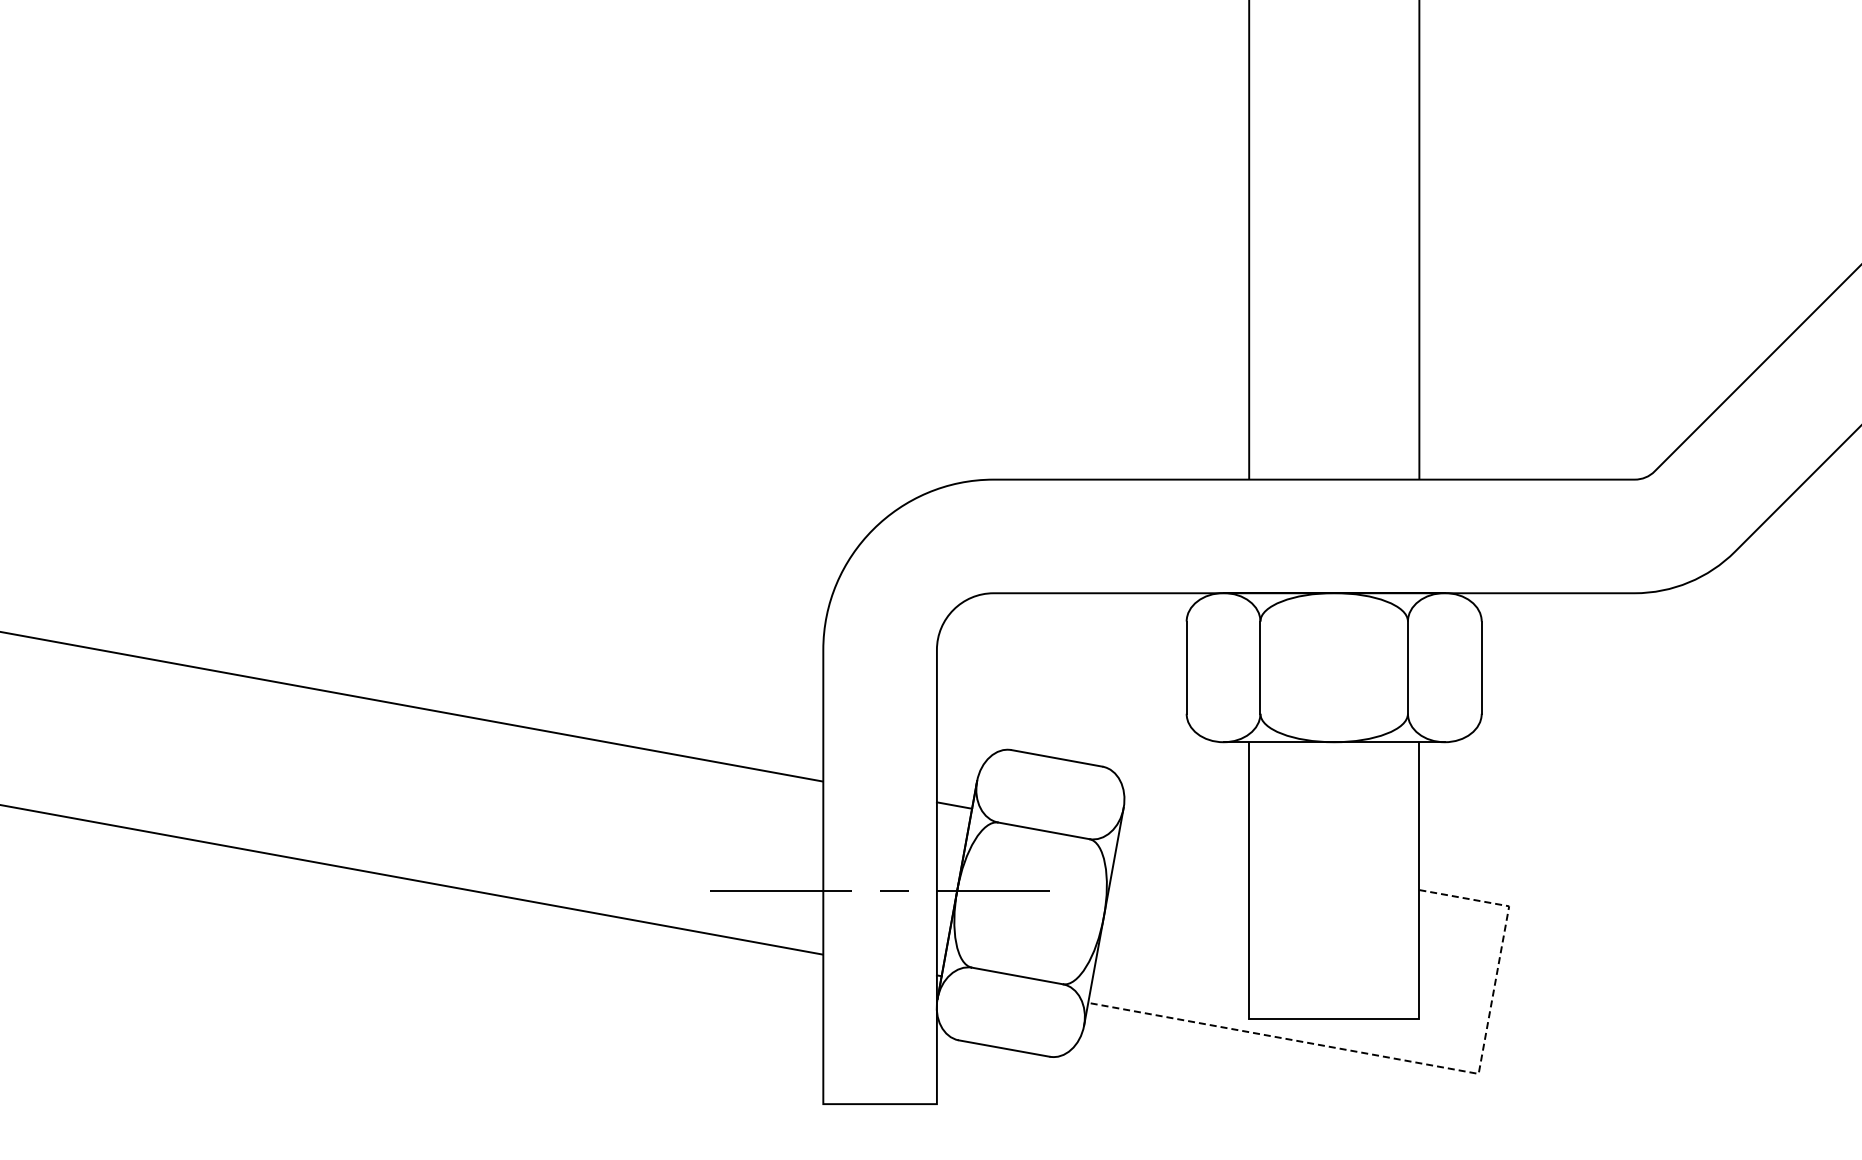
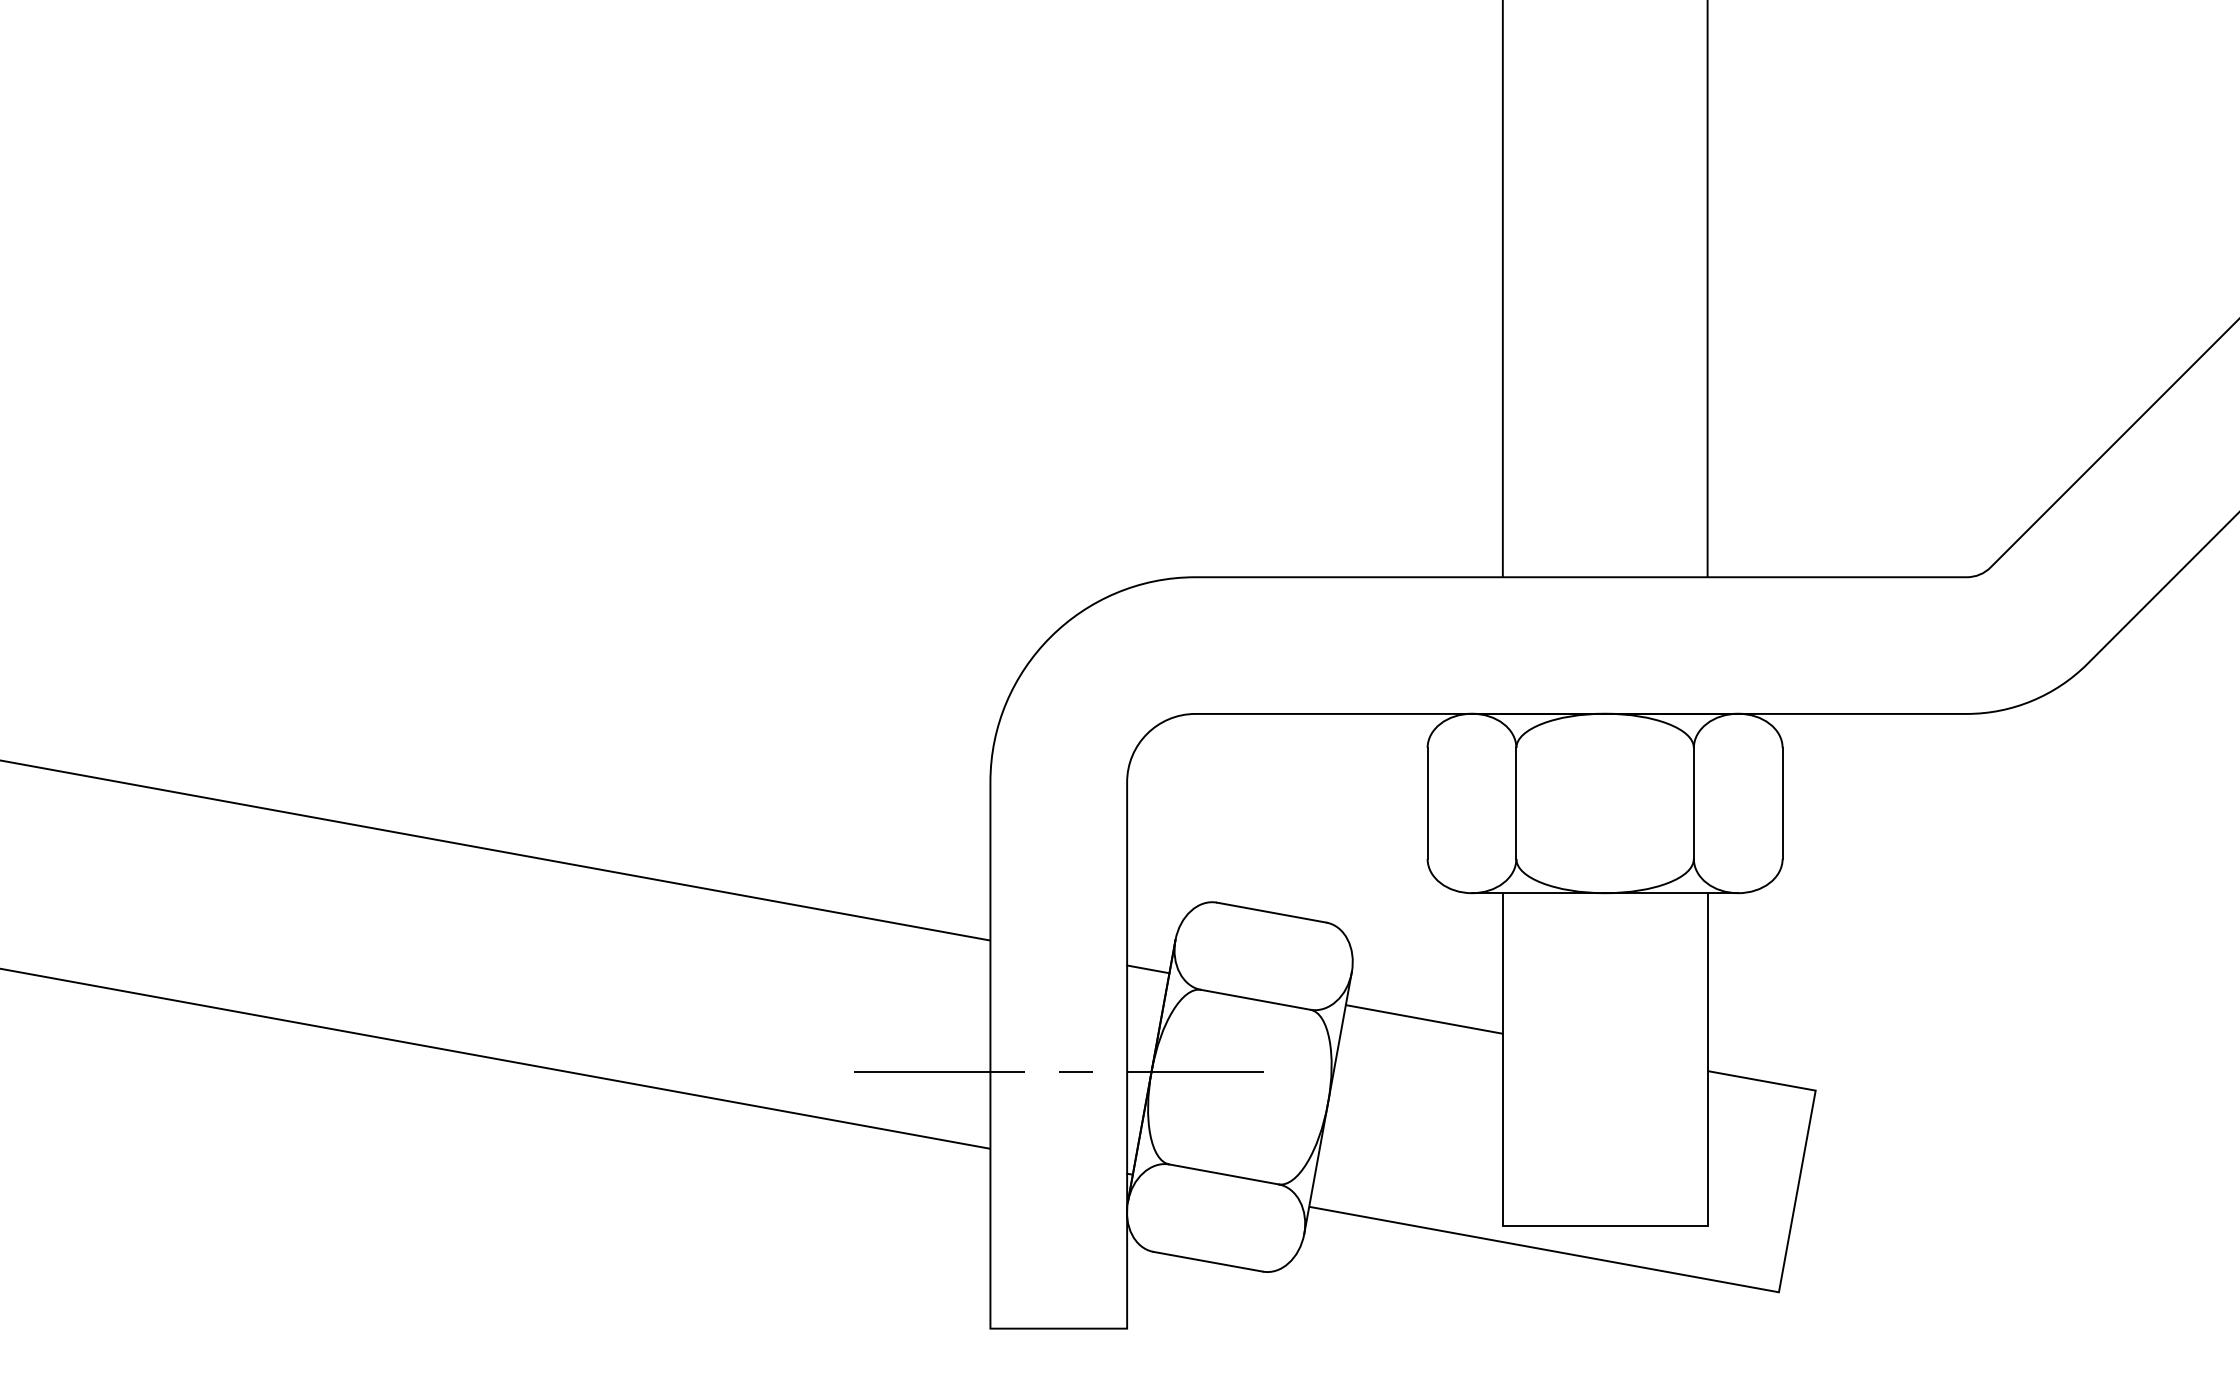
line: (1183, 847) -> (1423, 1019), added
line: (1413, 1062) -> (1700, 1278), dashed -> solid

